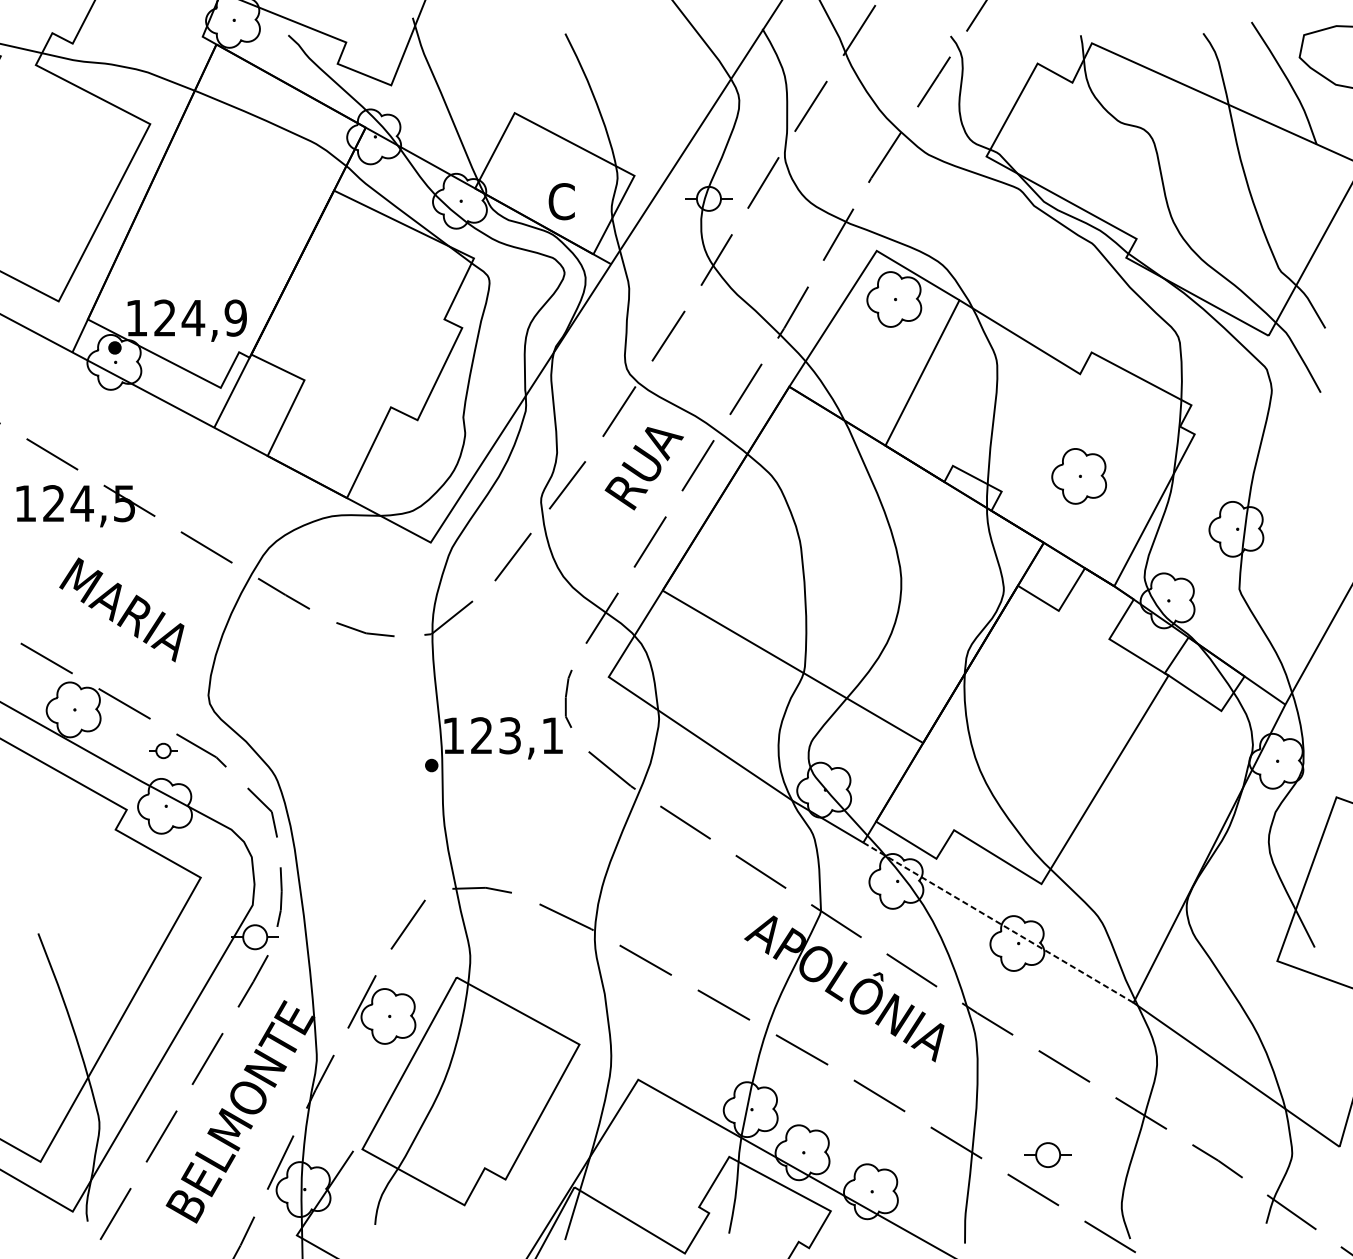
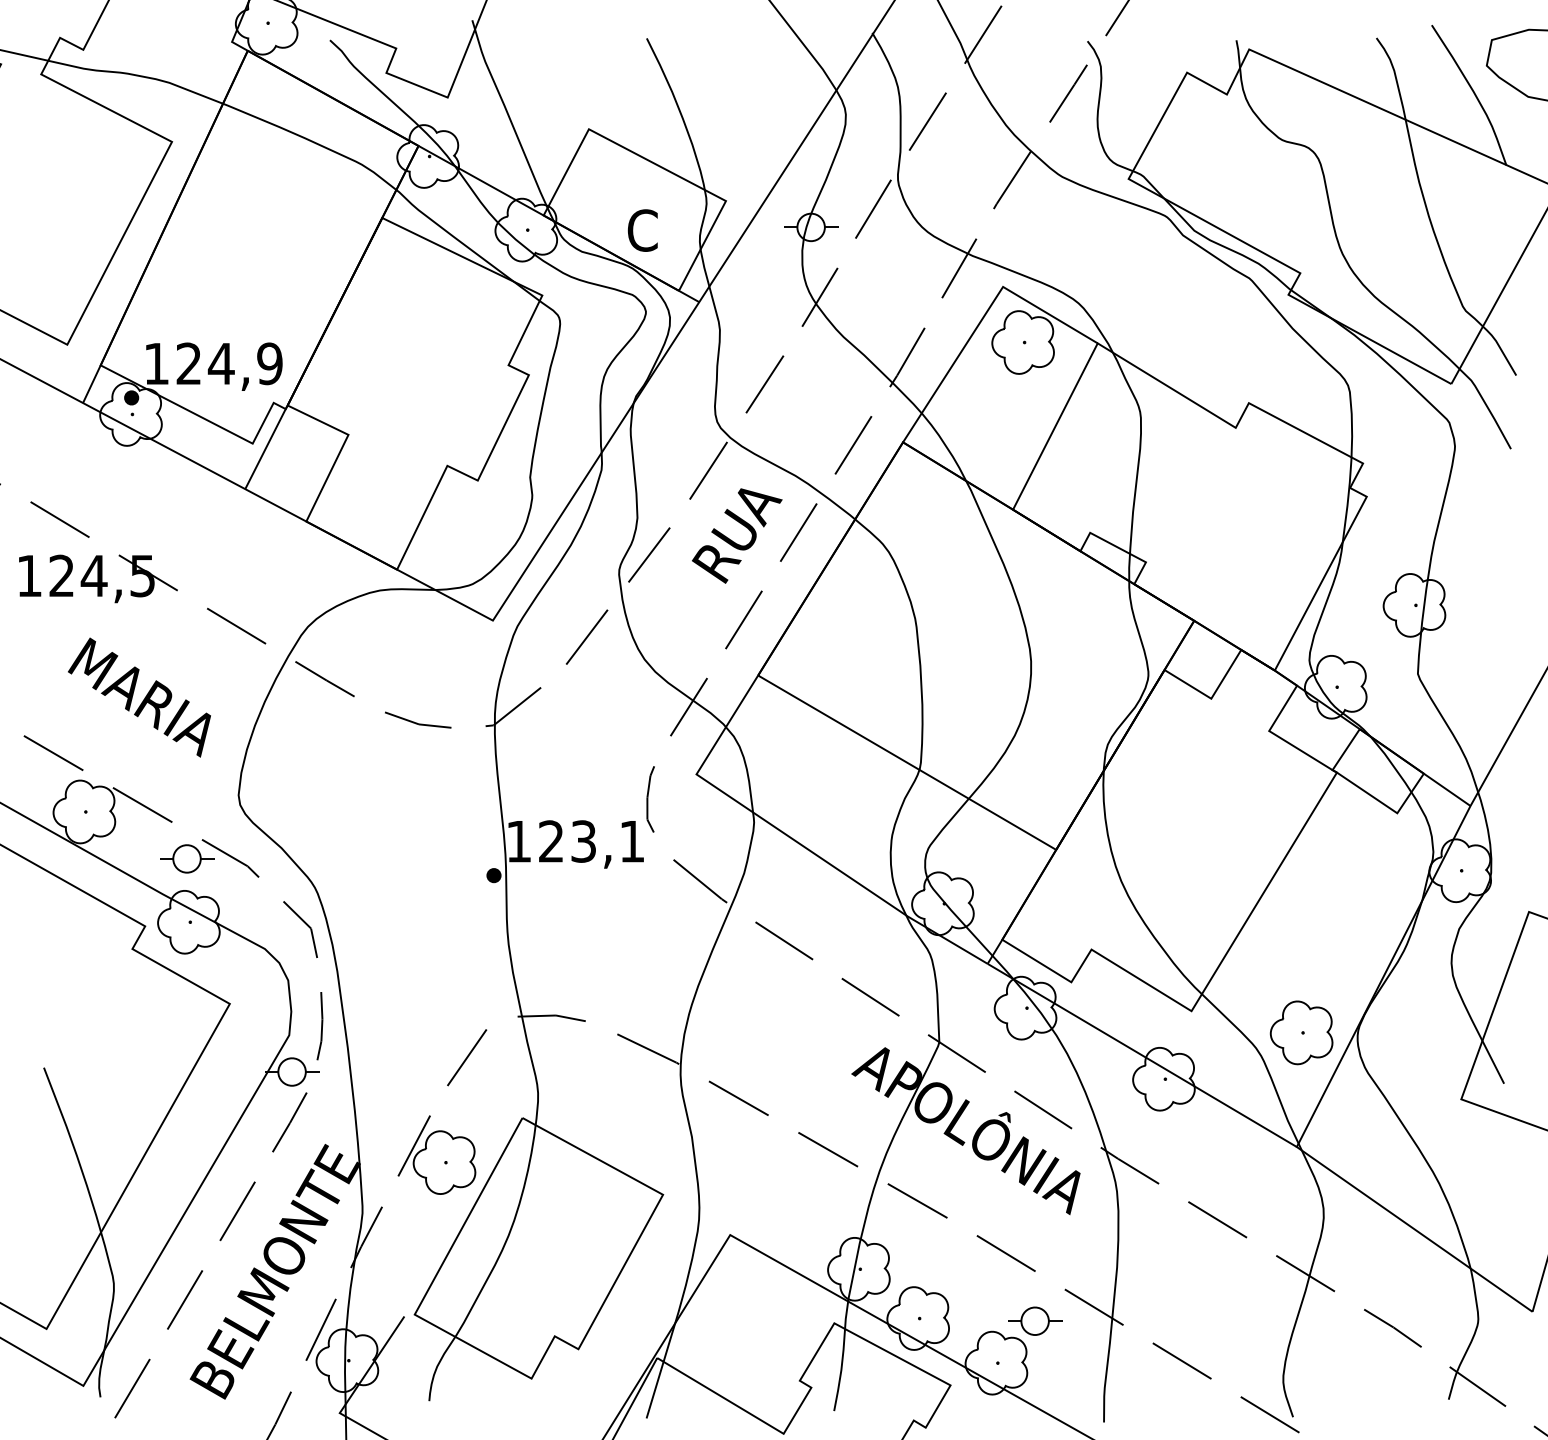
part: (1079, 476) -> (1301, 1032), moved
part: (163, 750) -> (187, 858), size x1.67
line: (998, 922) -> (1142, 1055), dashed -> solid
part: (1048, 1154) -> (1035, 1320), moved

